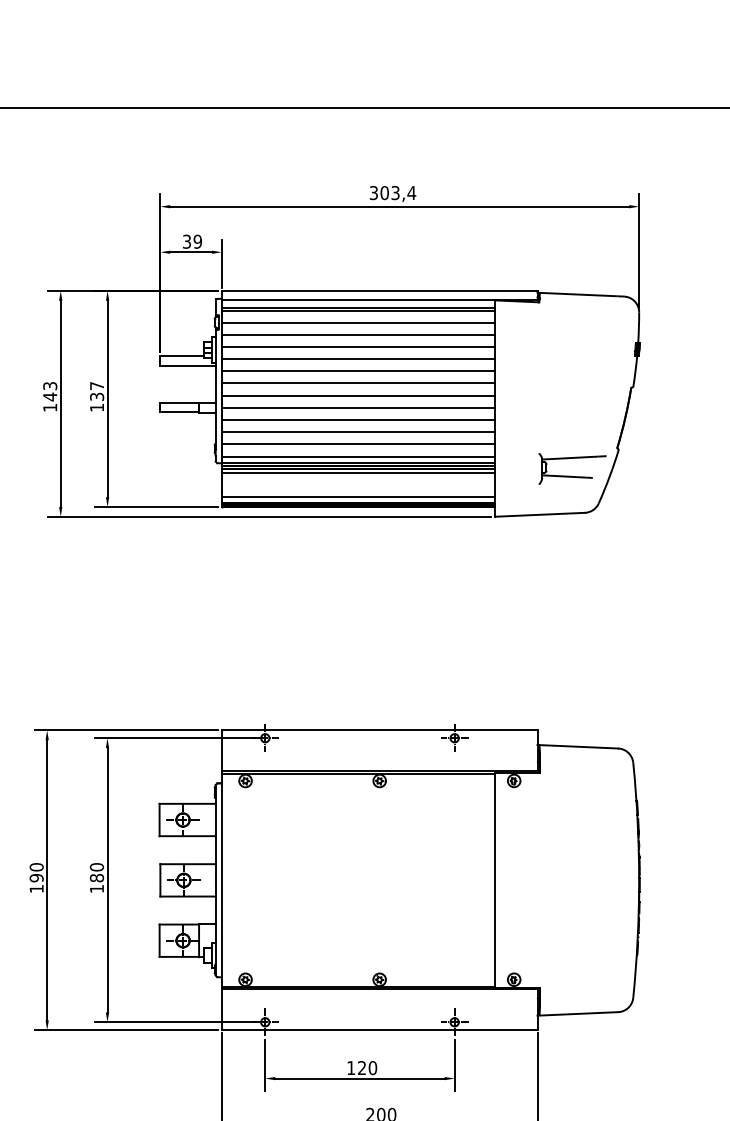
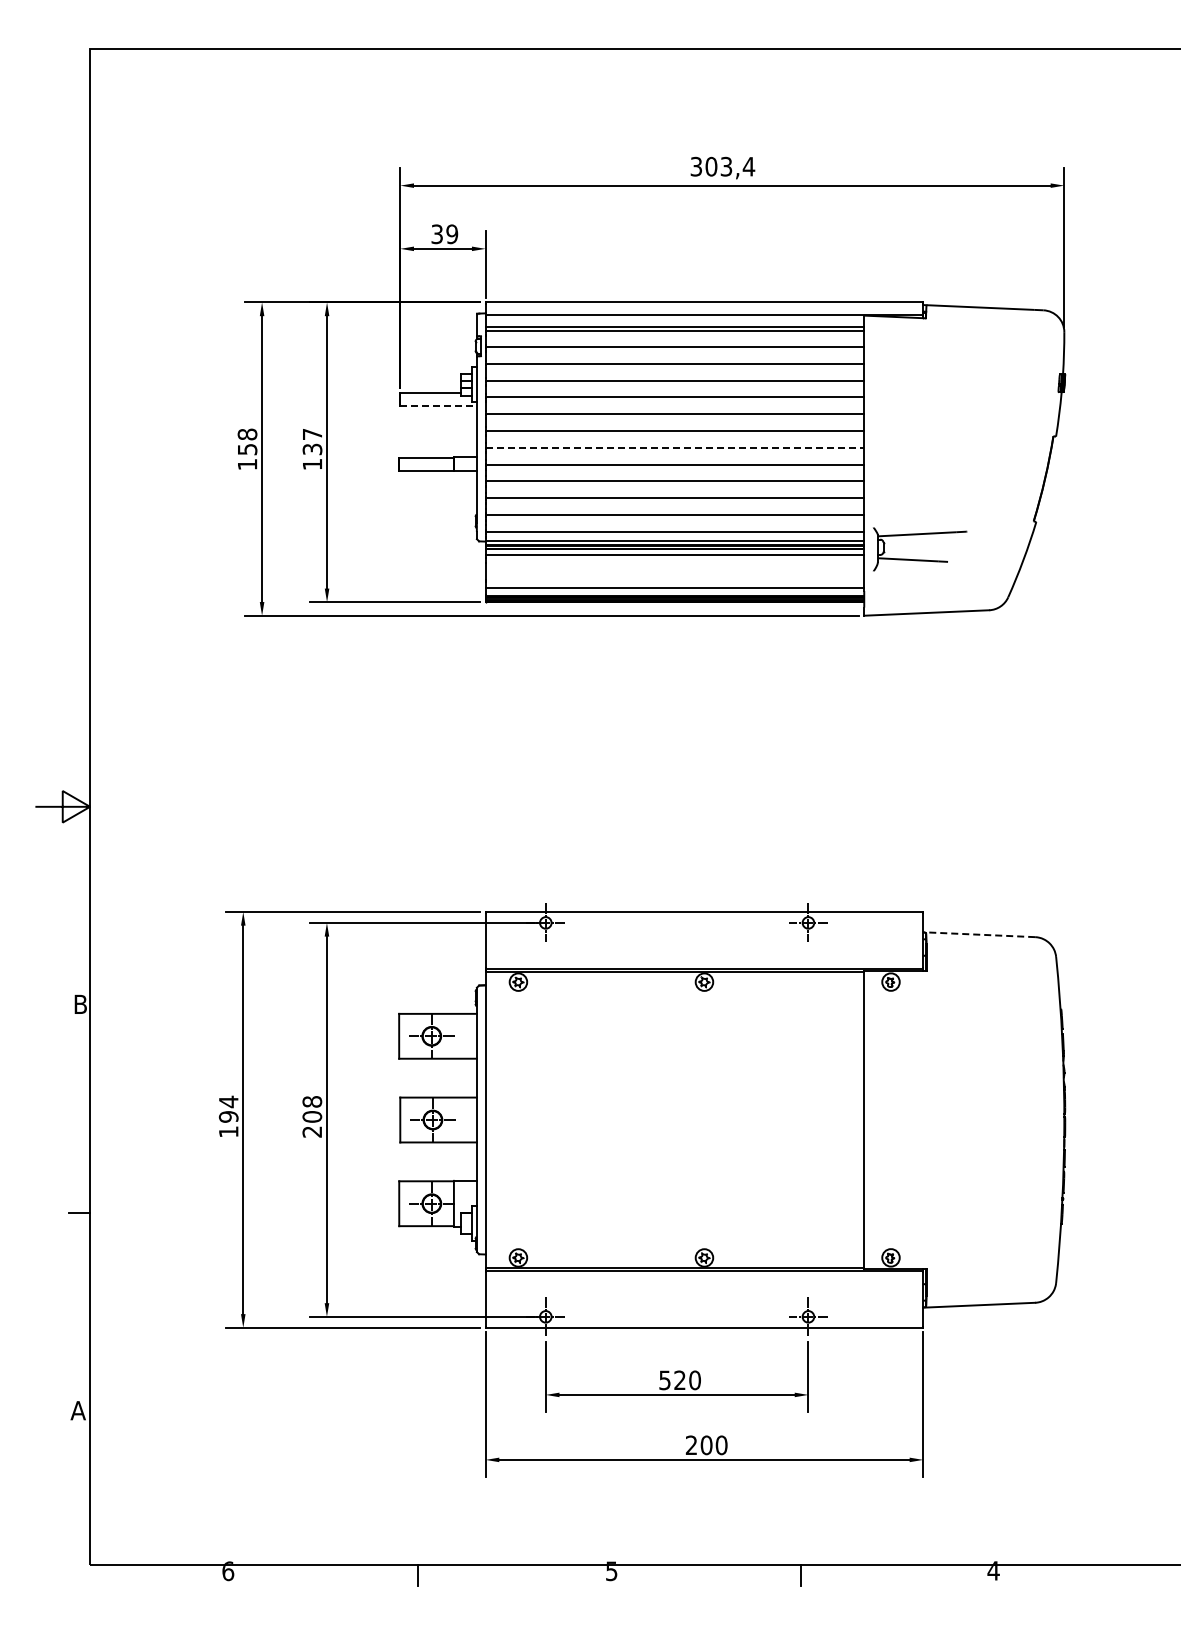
line: (188, 365) -> (439, 406), solid -> dashed
text: (50, 391) -> (247, 441), 143 -> 158
line: (358, 395) -> (675, 447), solid -> dashed
part: (572, 476) -> (920, 559), moved
line: (577, 746) -> (979, 934), solid -> dashed
text: (36, 867) -> (228, 1101), 190 -> 194
text: (96, 877) -> (311, 1116), 180 -> 208
text: (350, 1068) -> (664, 1380), 120 -> 520

